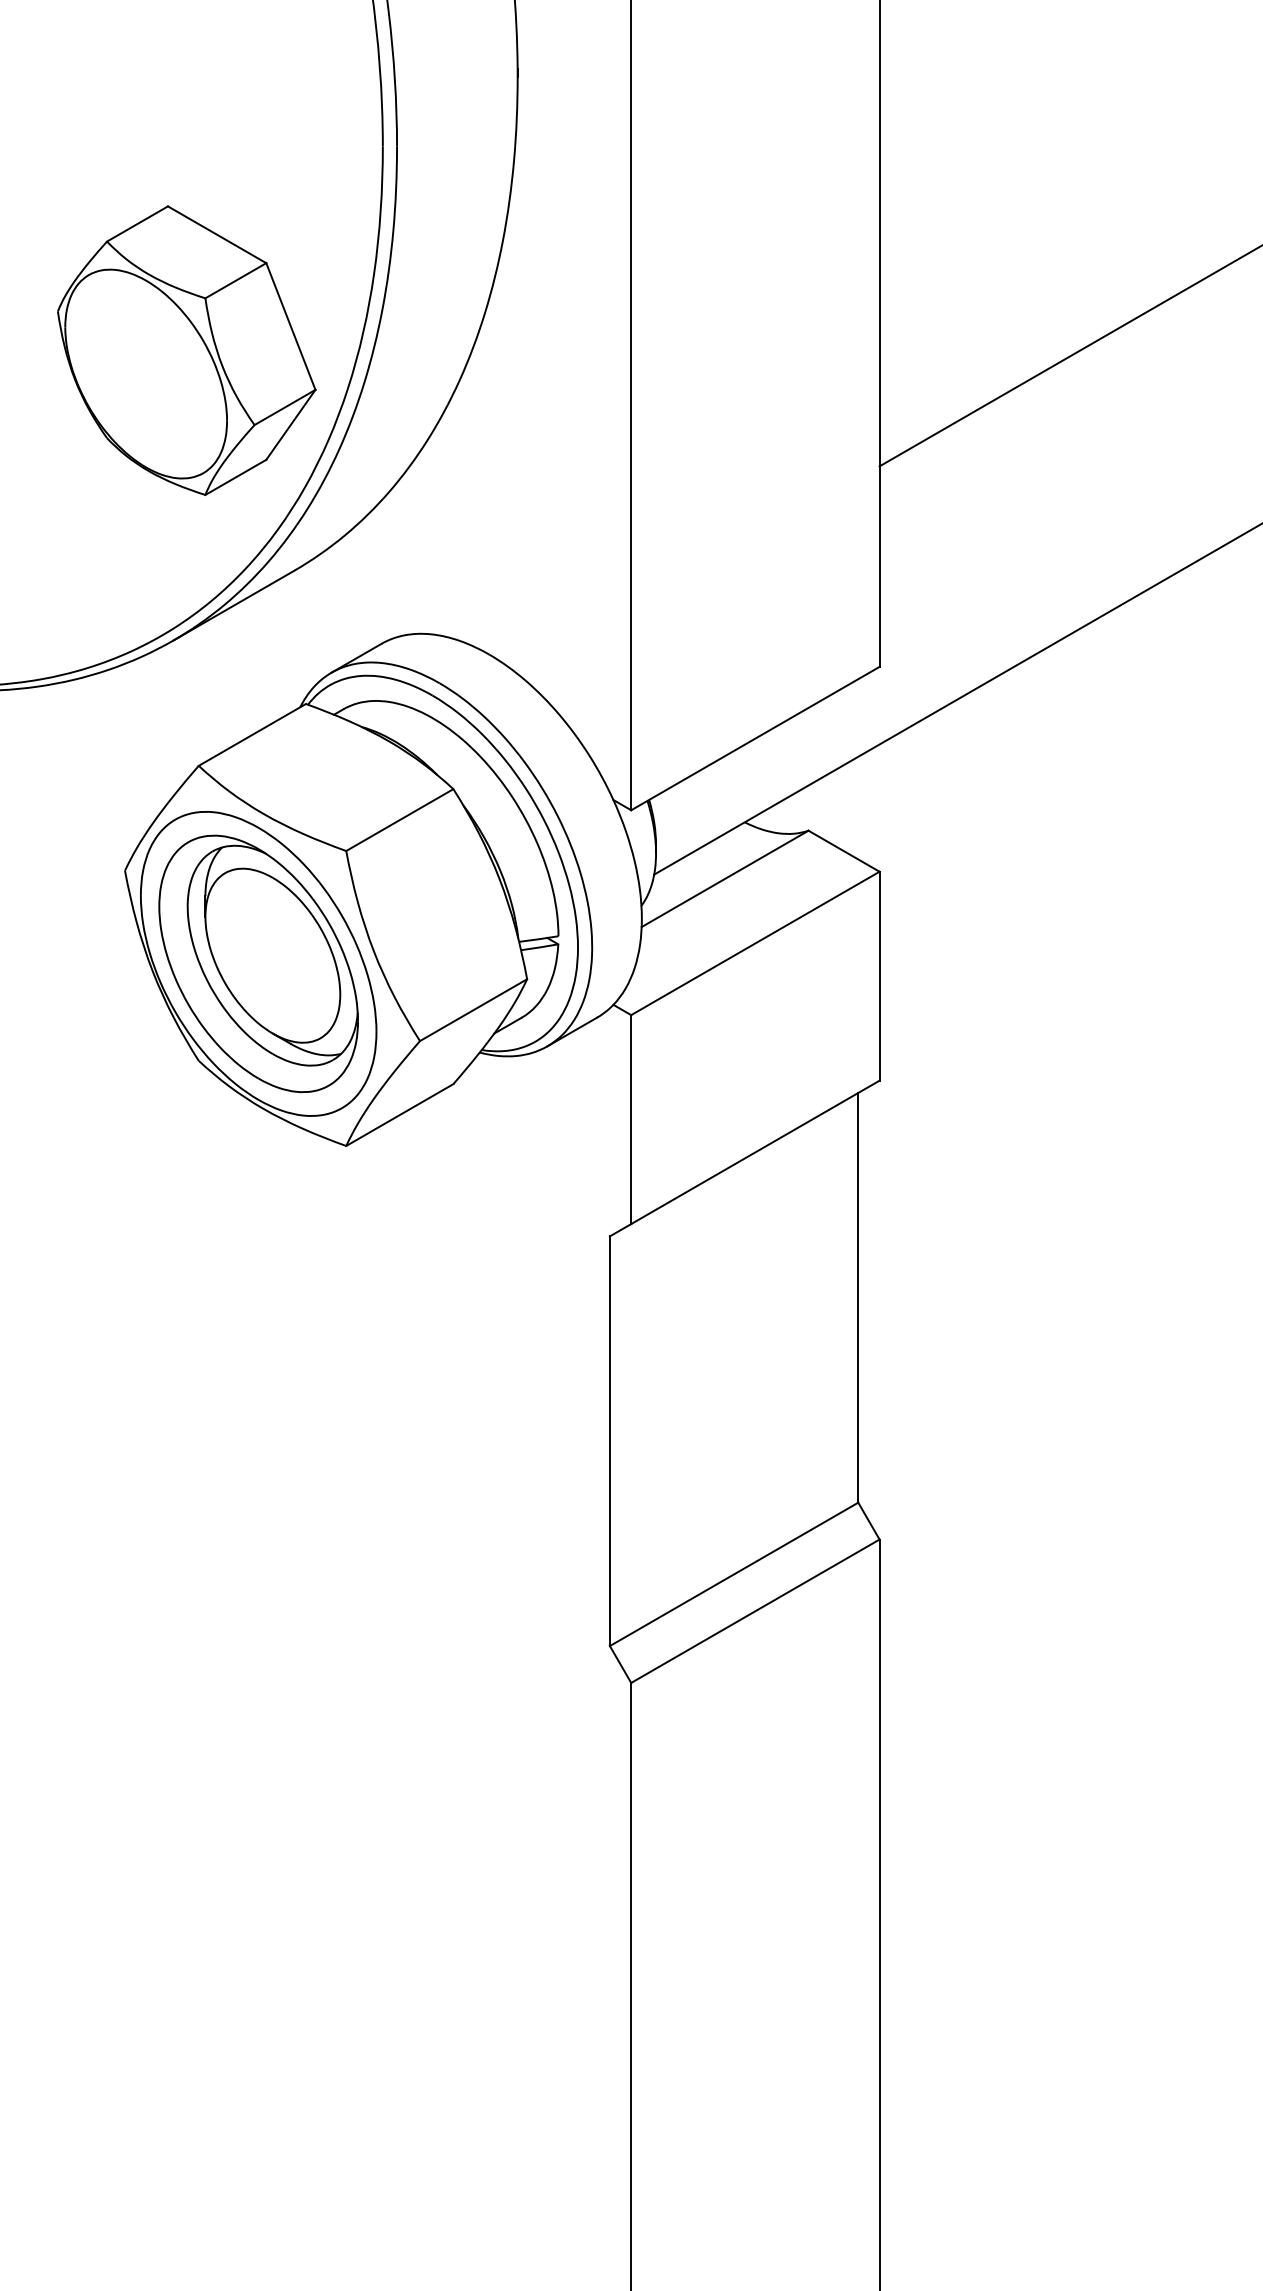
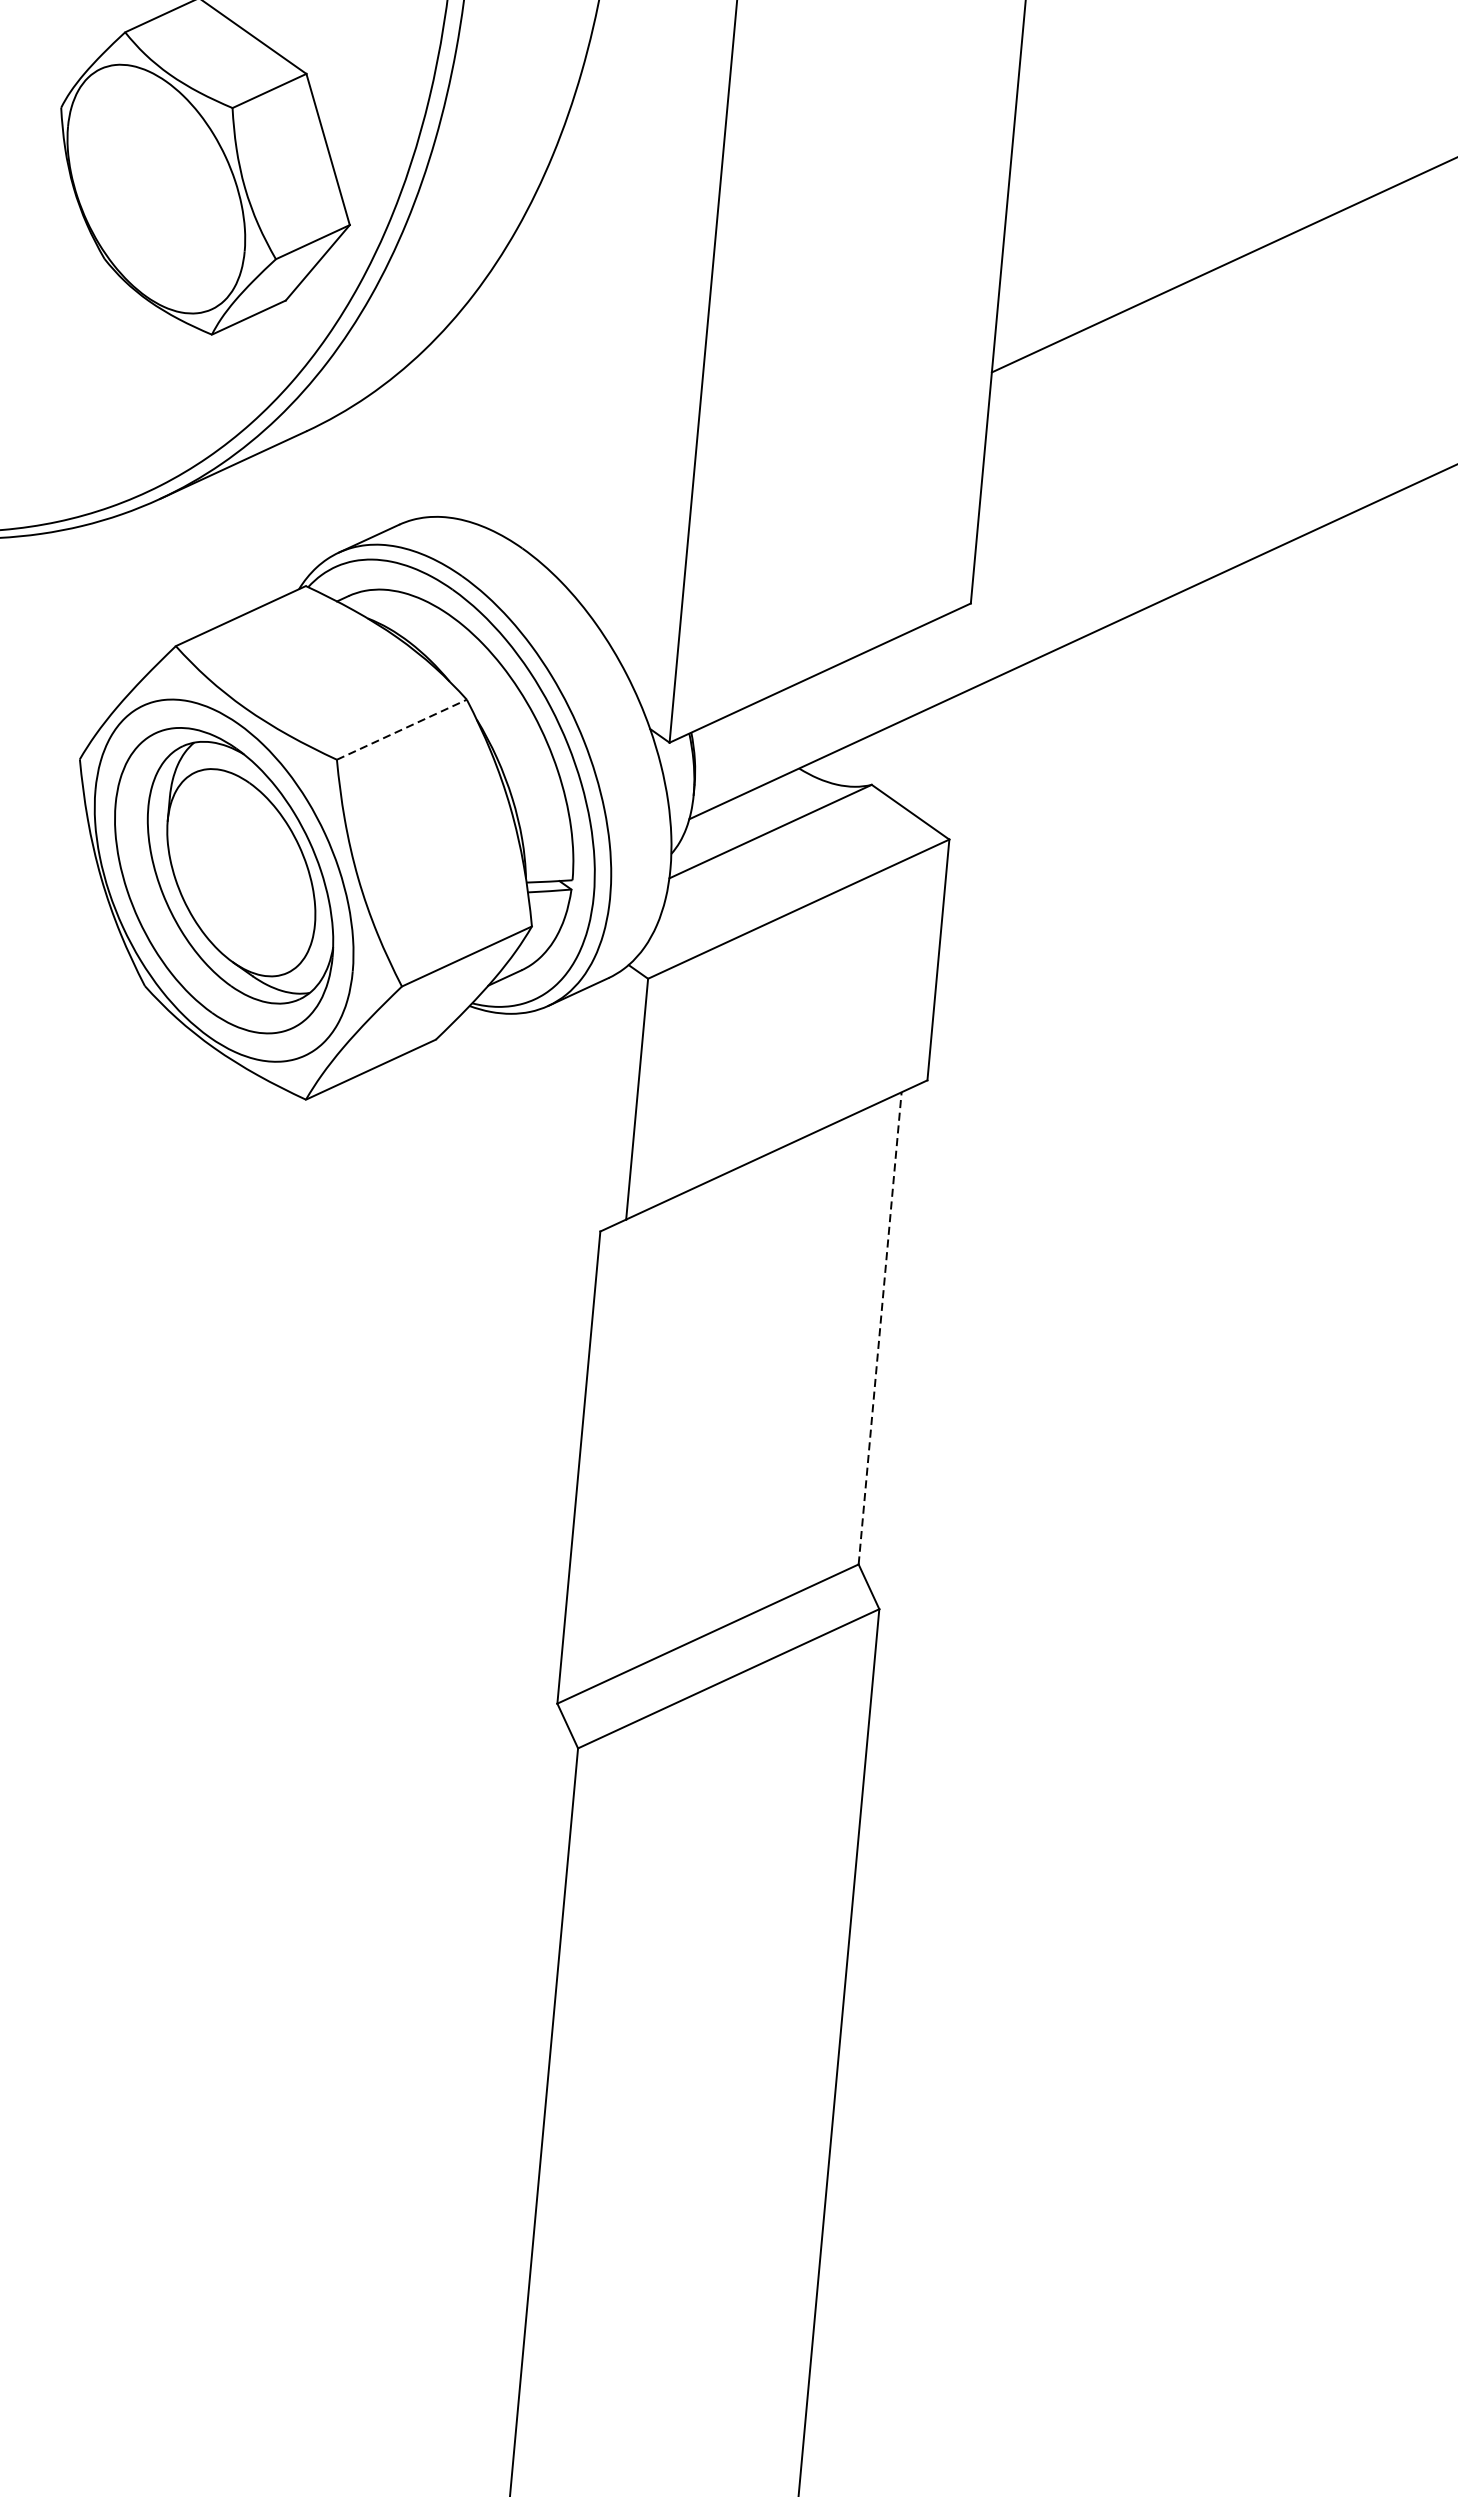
line: (399, 820) -> (401, 730), solid -> dashed
line: (858, 1297) -> (880, 1328), solid -> dashed

